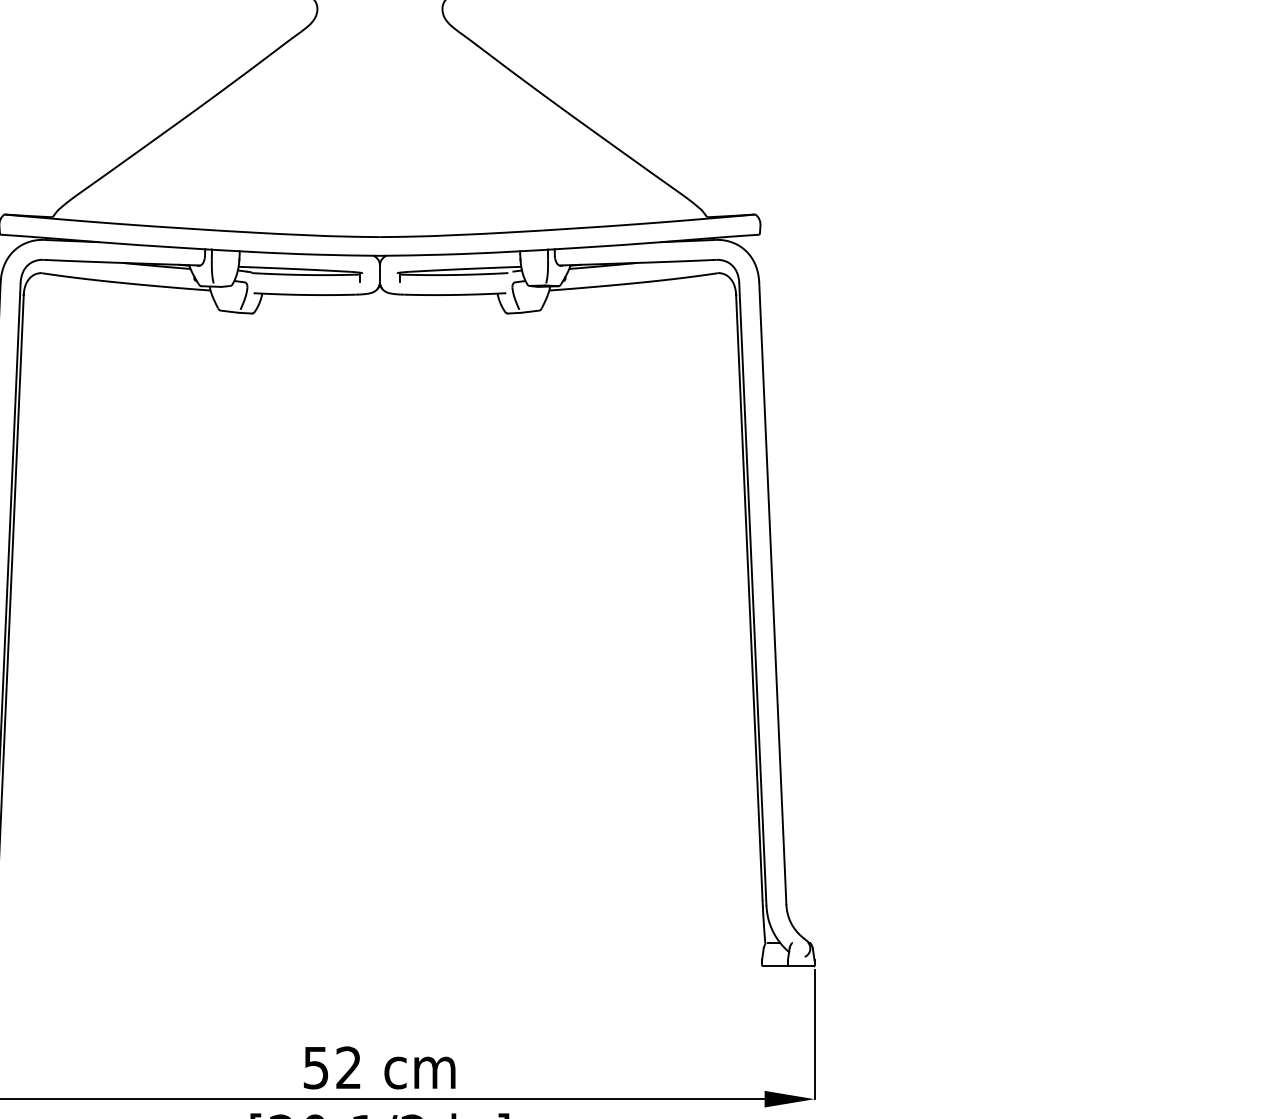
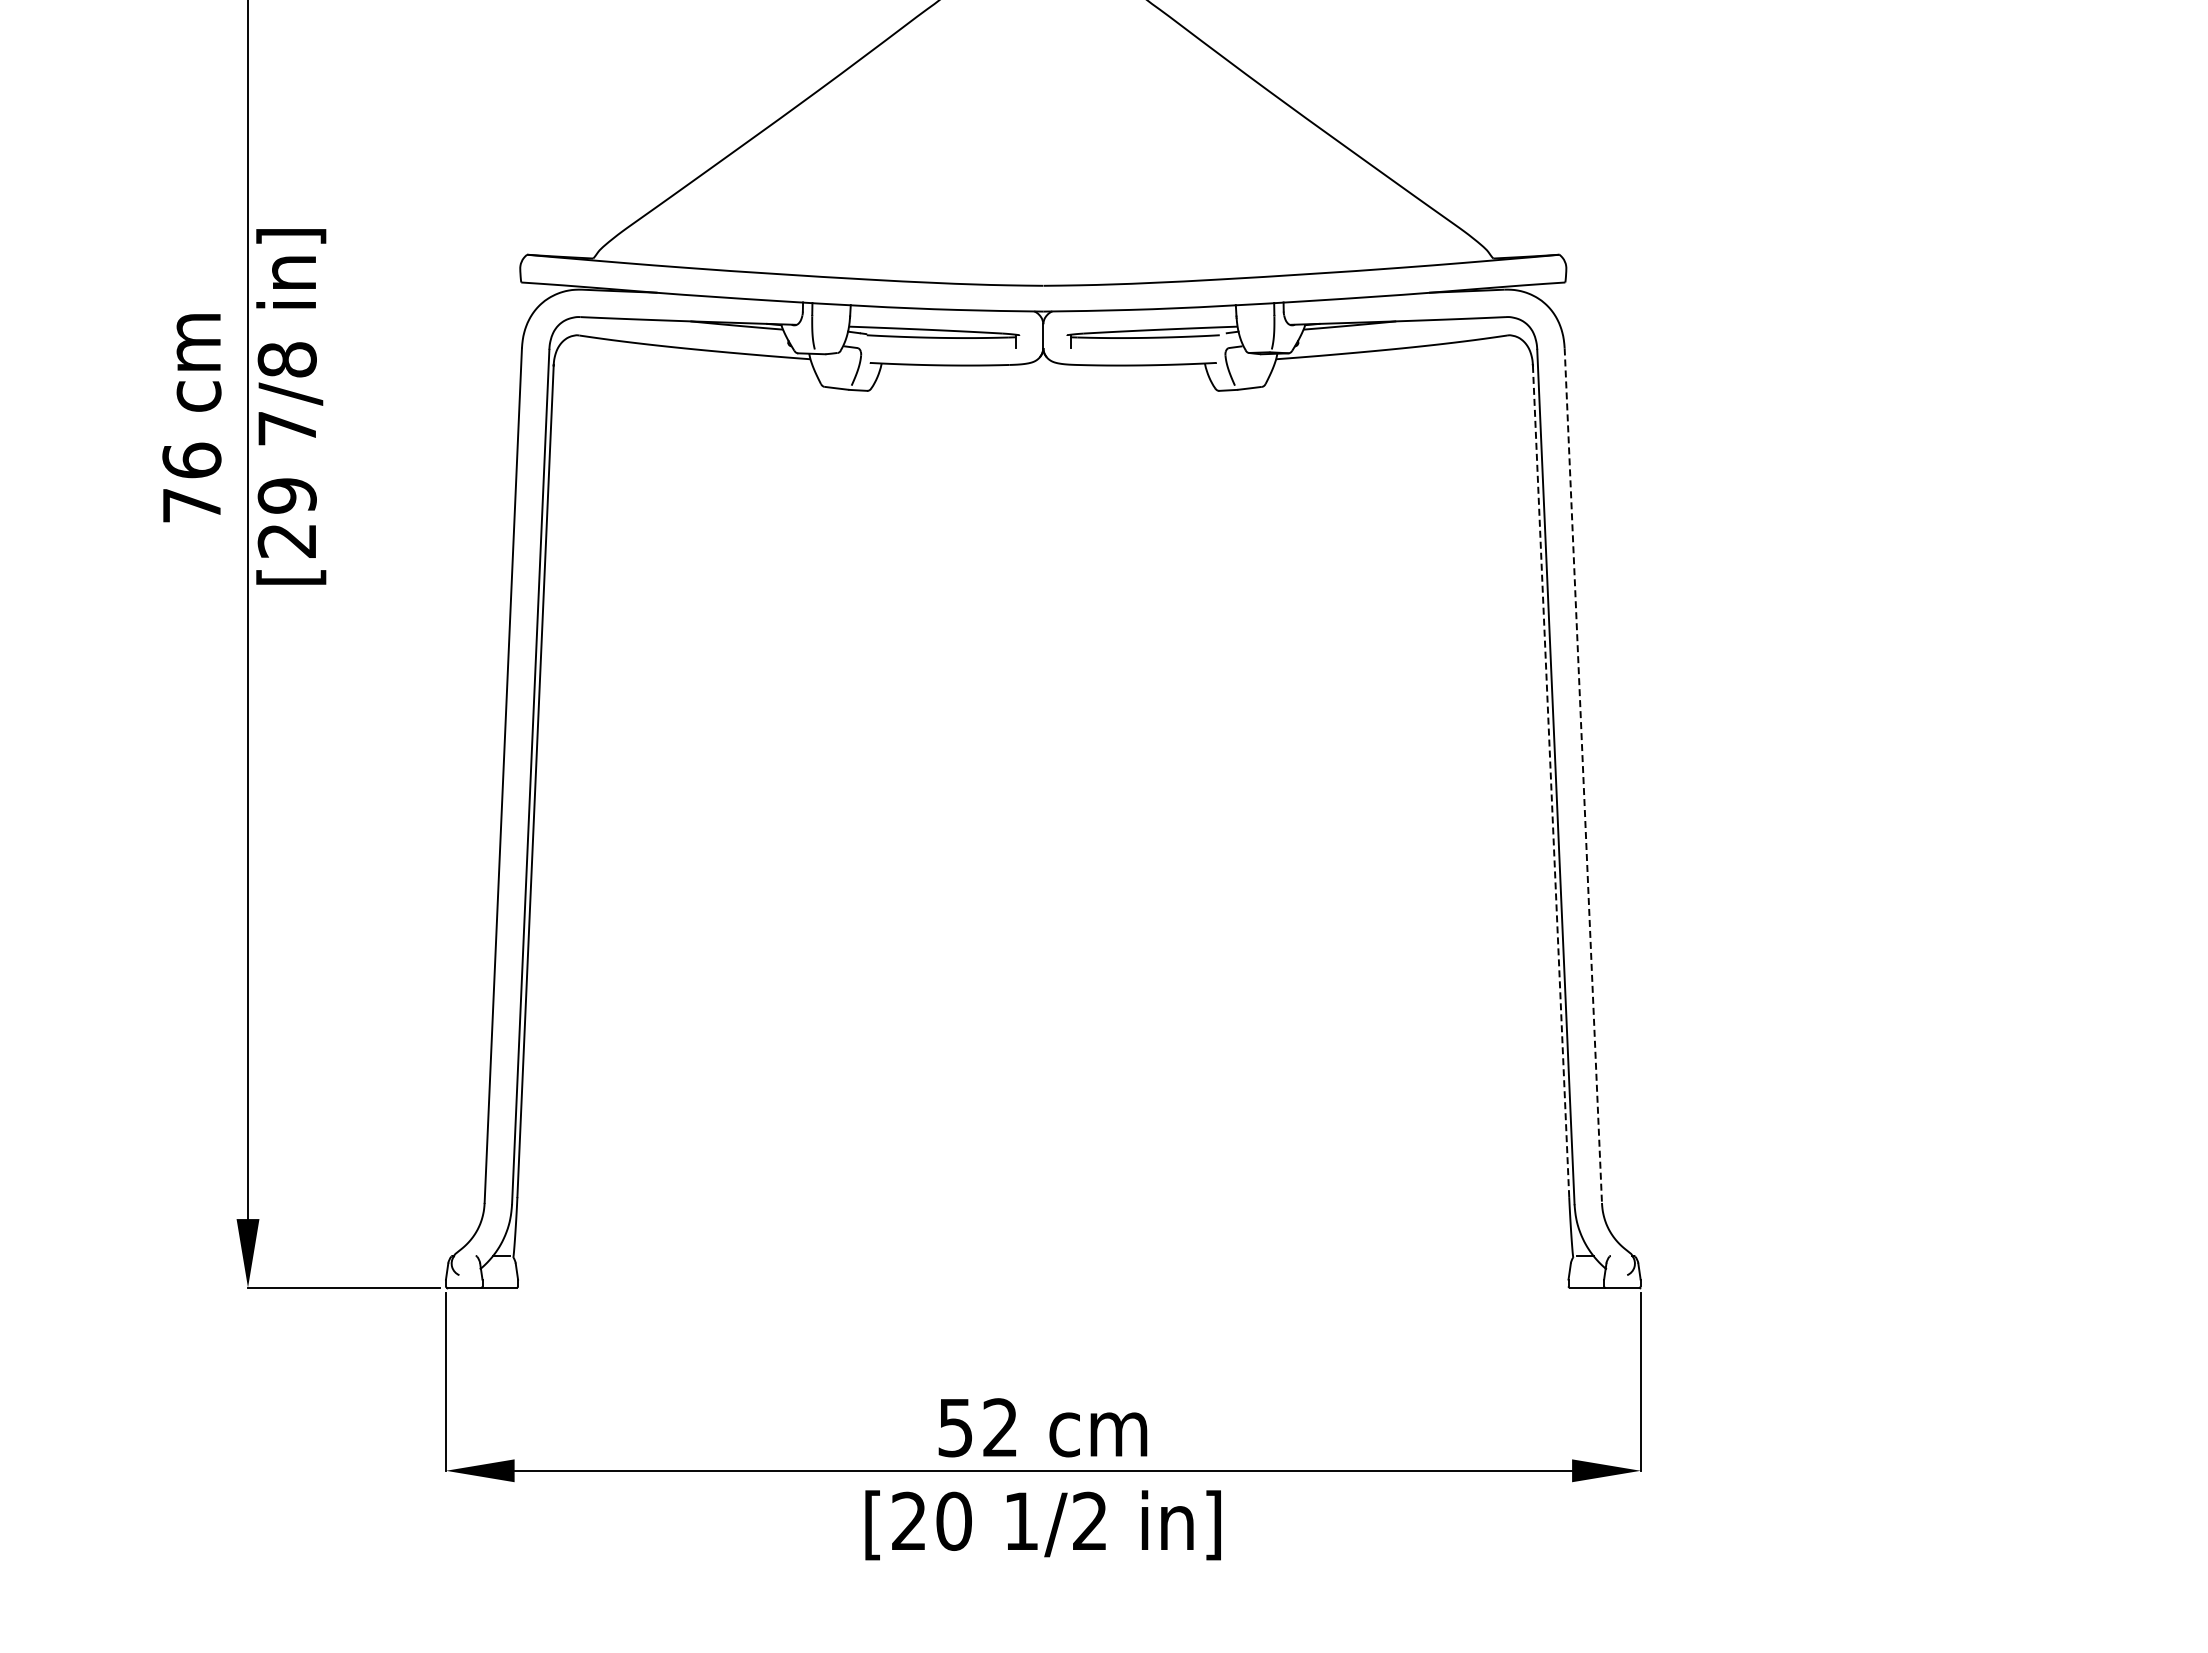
line: (772, 593) -> (1583, 775), solid -> dashed
line: (749, 596) -> (1551, 780), solid -> dashed

